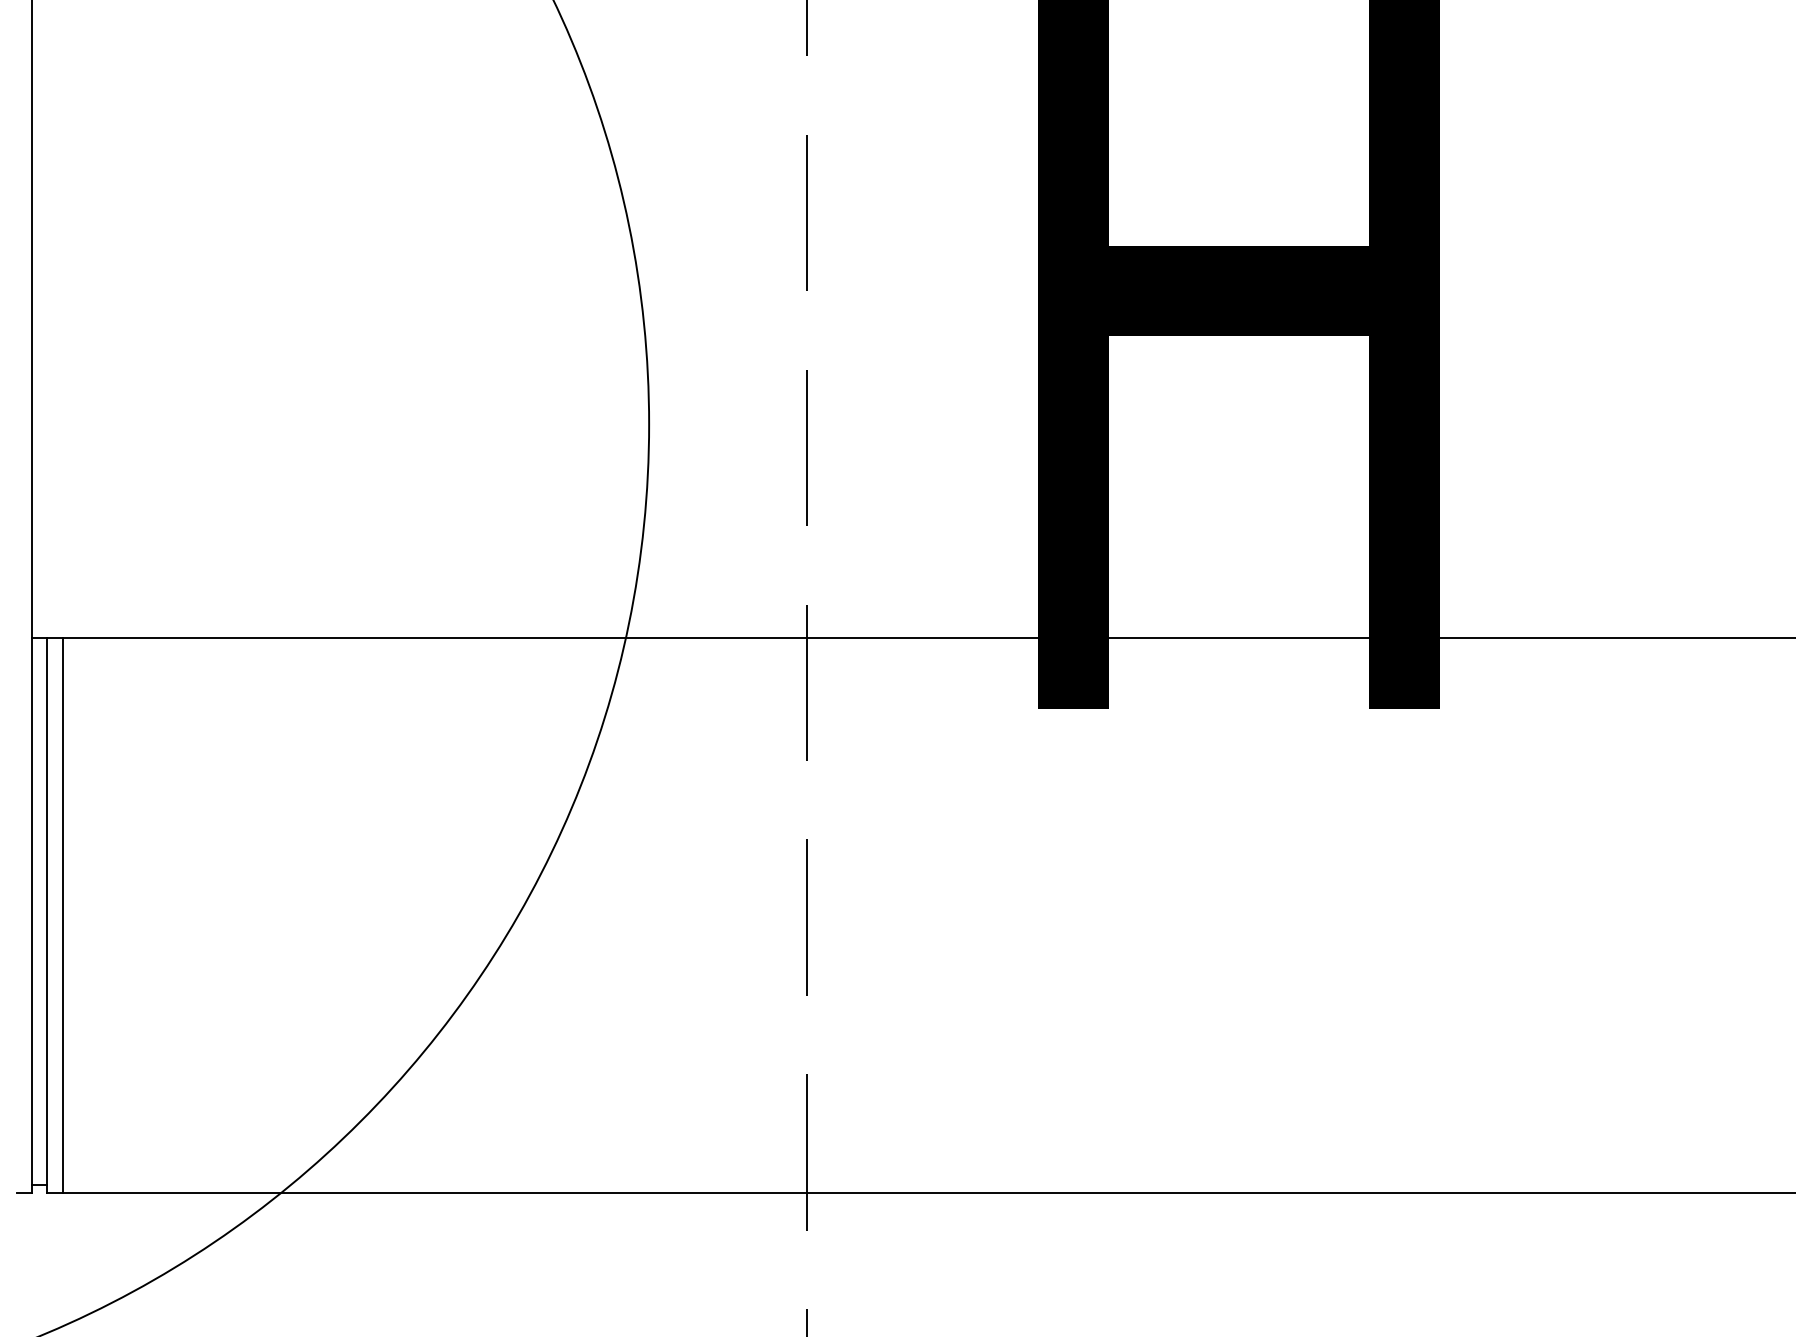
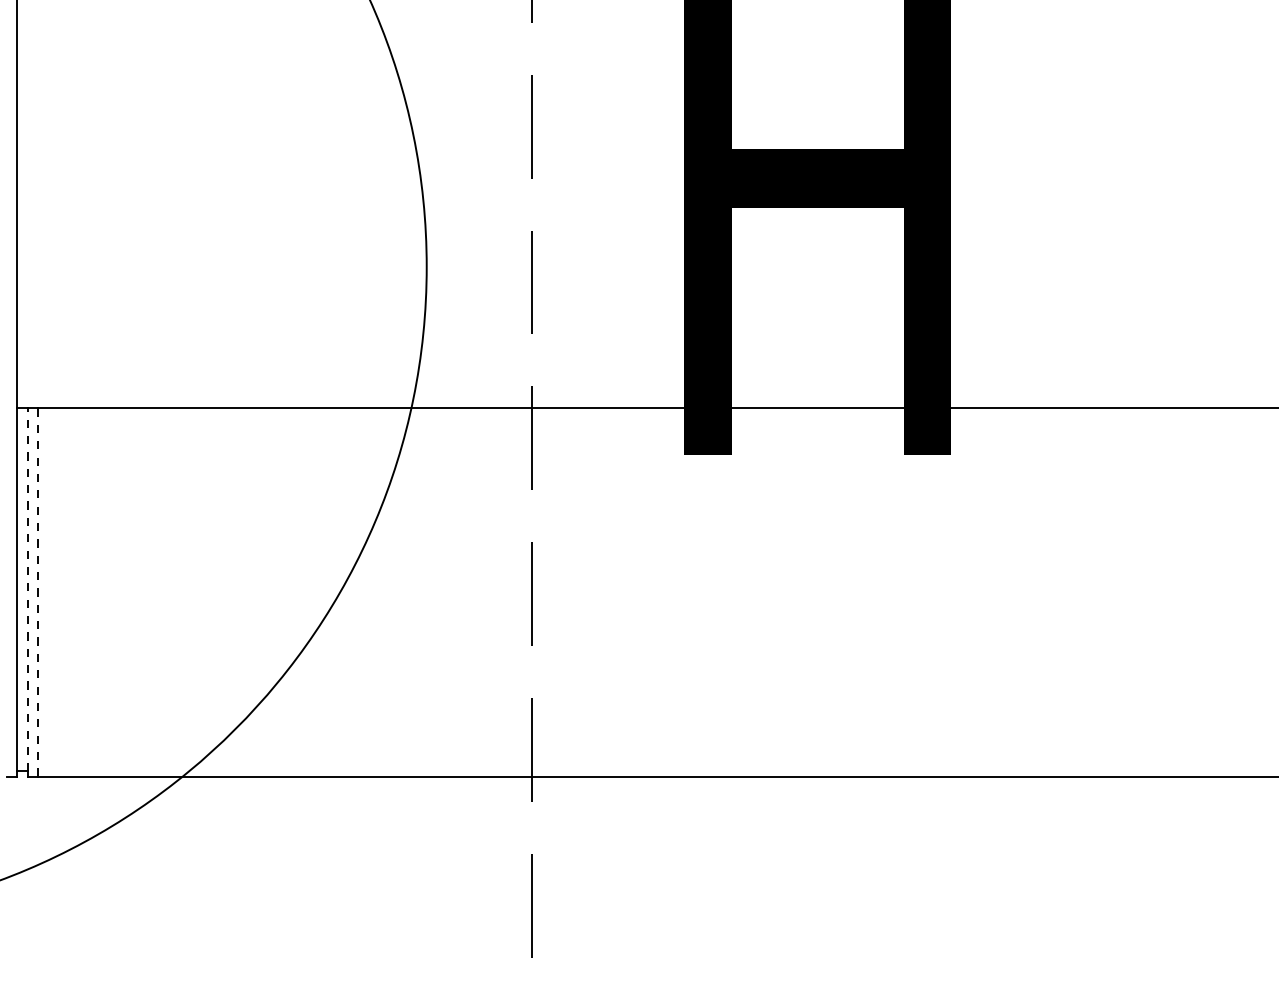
line: (47, 910) -> (27, 589), solid -> dashed
line: (62, 915) -> (37, 592), solid -> dashed

